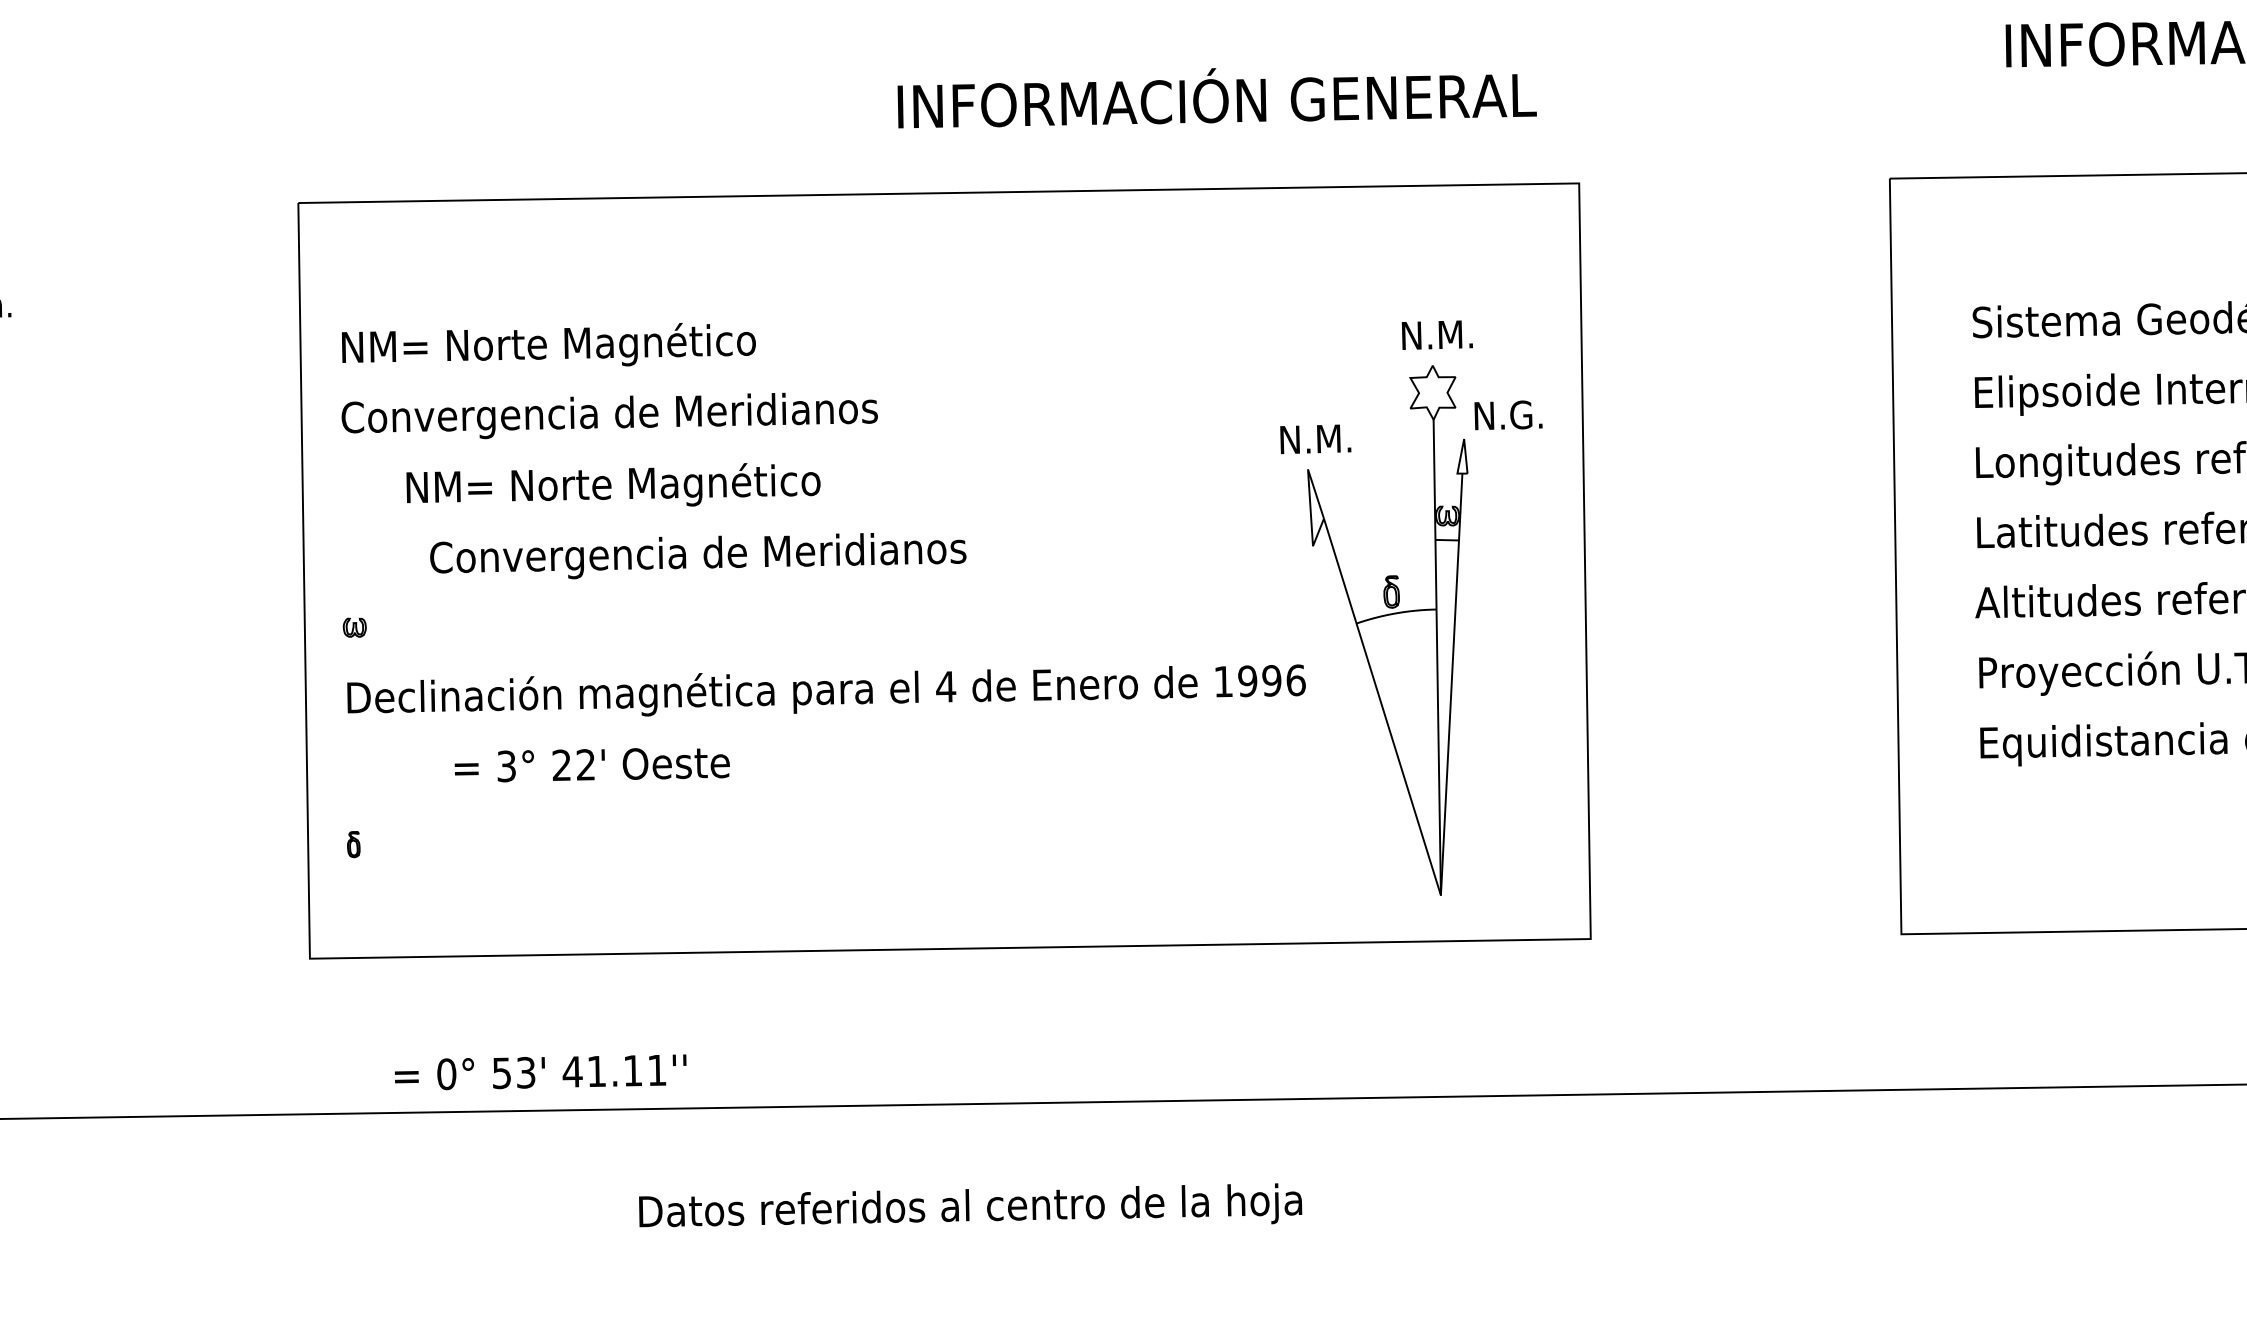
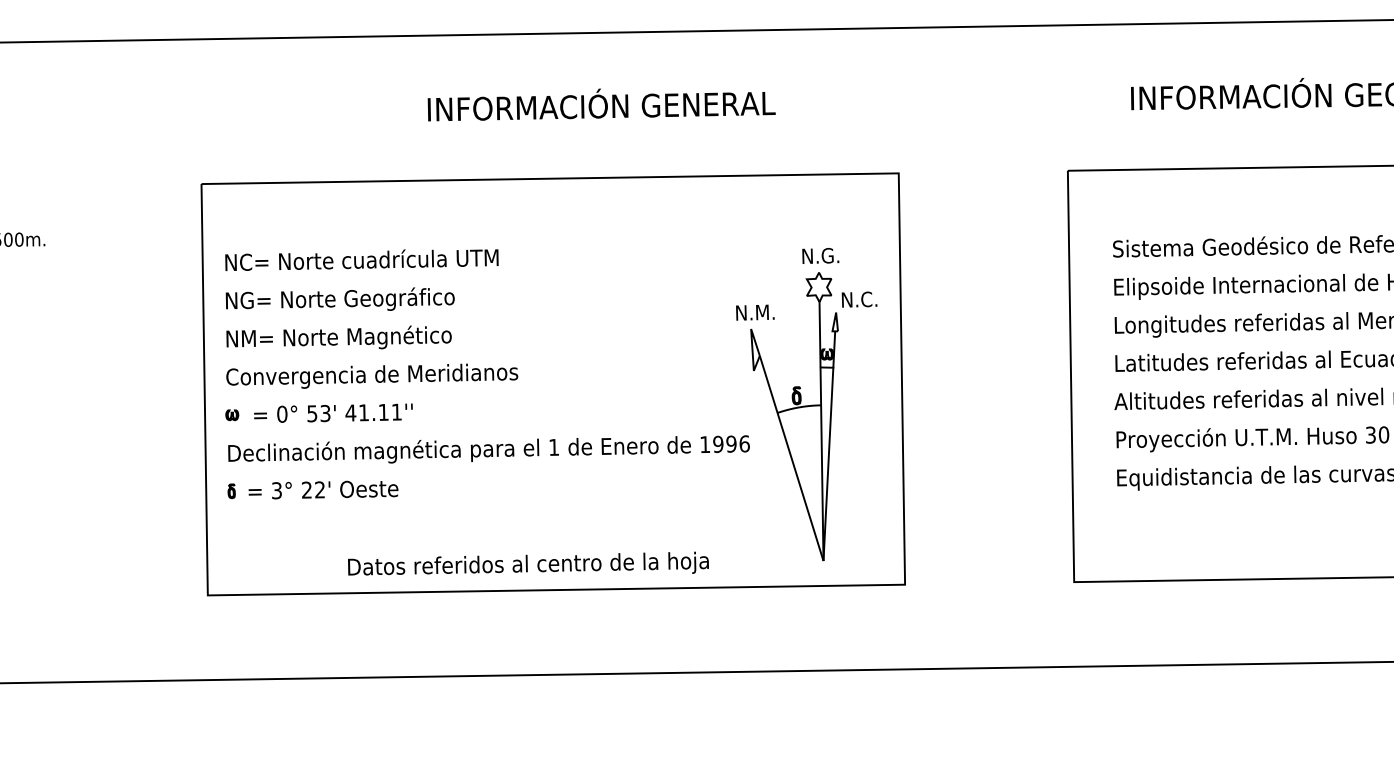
text: (1216, 97) -> (601, 104), moved
text: (1453, 334) -> (830, 255), N.M. -> N.G.
text: (606, 343) -> (369, 260), NM= Norte Magnético -> NC= Norte cuadrícula UTM
text: (608, 415) -> (370, 299), Convergencia de Meridianos -> NG= Norte Geográfico
text: (1532, 415) -> (873, 299), N.G. -> N.C.
text: (612, 484) -> (338, 337), moved
text: (698, 554) -> (372, 375), moved
text: (944, 686) -> (553, 447), 4 -> 1
text: (592, 764) -> (323, 489), moved
part: (353, 844) -> (231, 491), moved
text: (540, 1070) -> (333, 412), moved
text: (970, 1205) -> (528, 563), moved

